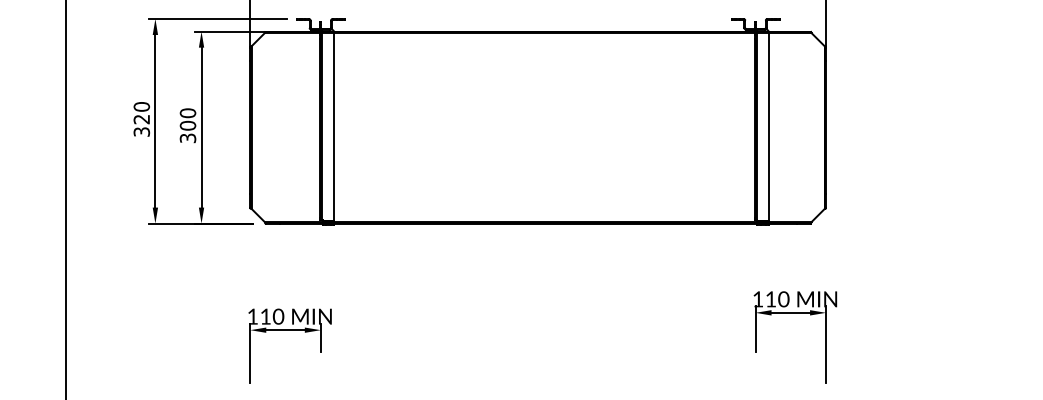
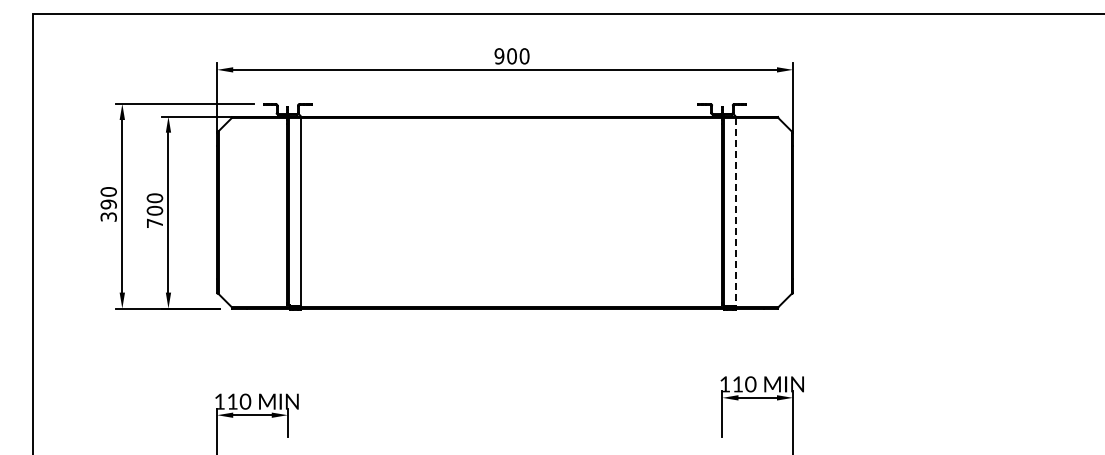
text: (141, 119) -> (108, 204), 320 -> 390
line: (768, 127) -> (735, 212), solid -> dashed
text: (187, 138) -> (154, 223), 300 -> 700

